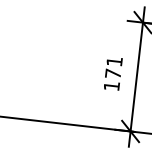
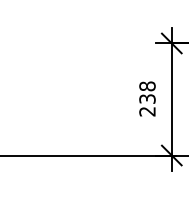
text: (113, 73) -> (147, 98), 171 -> 238

